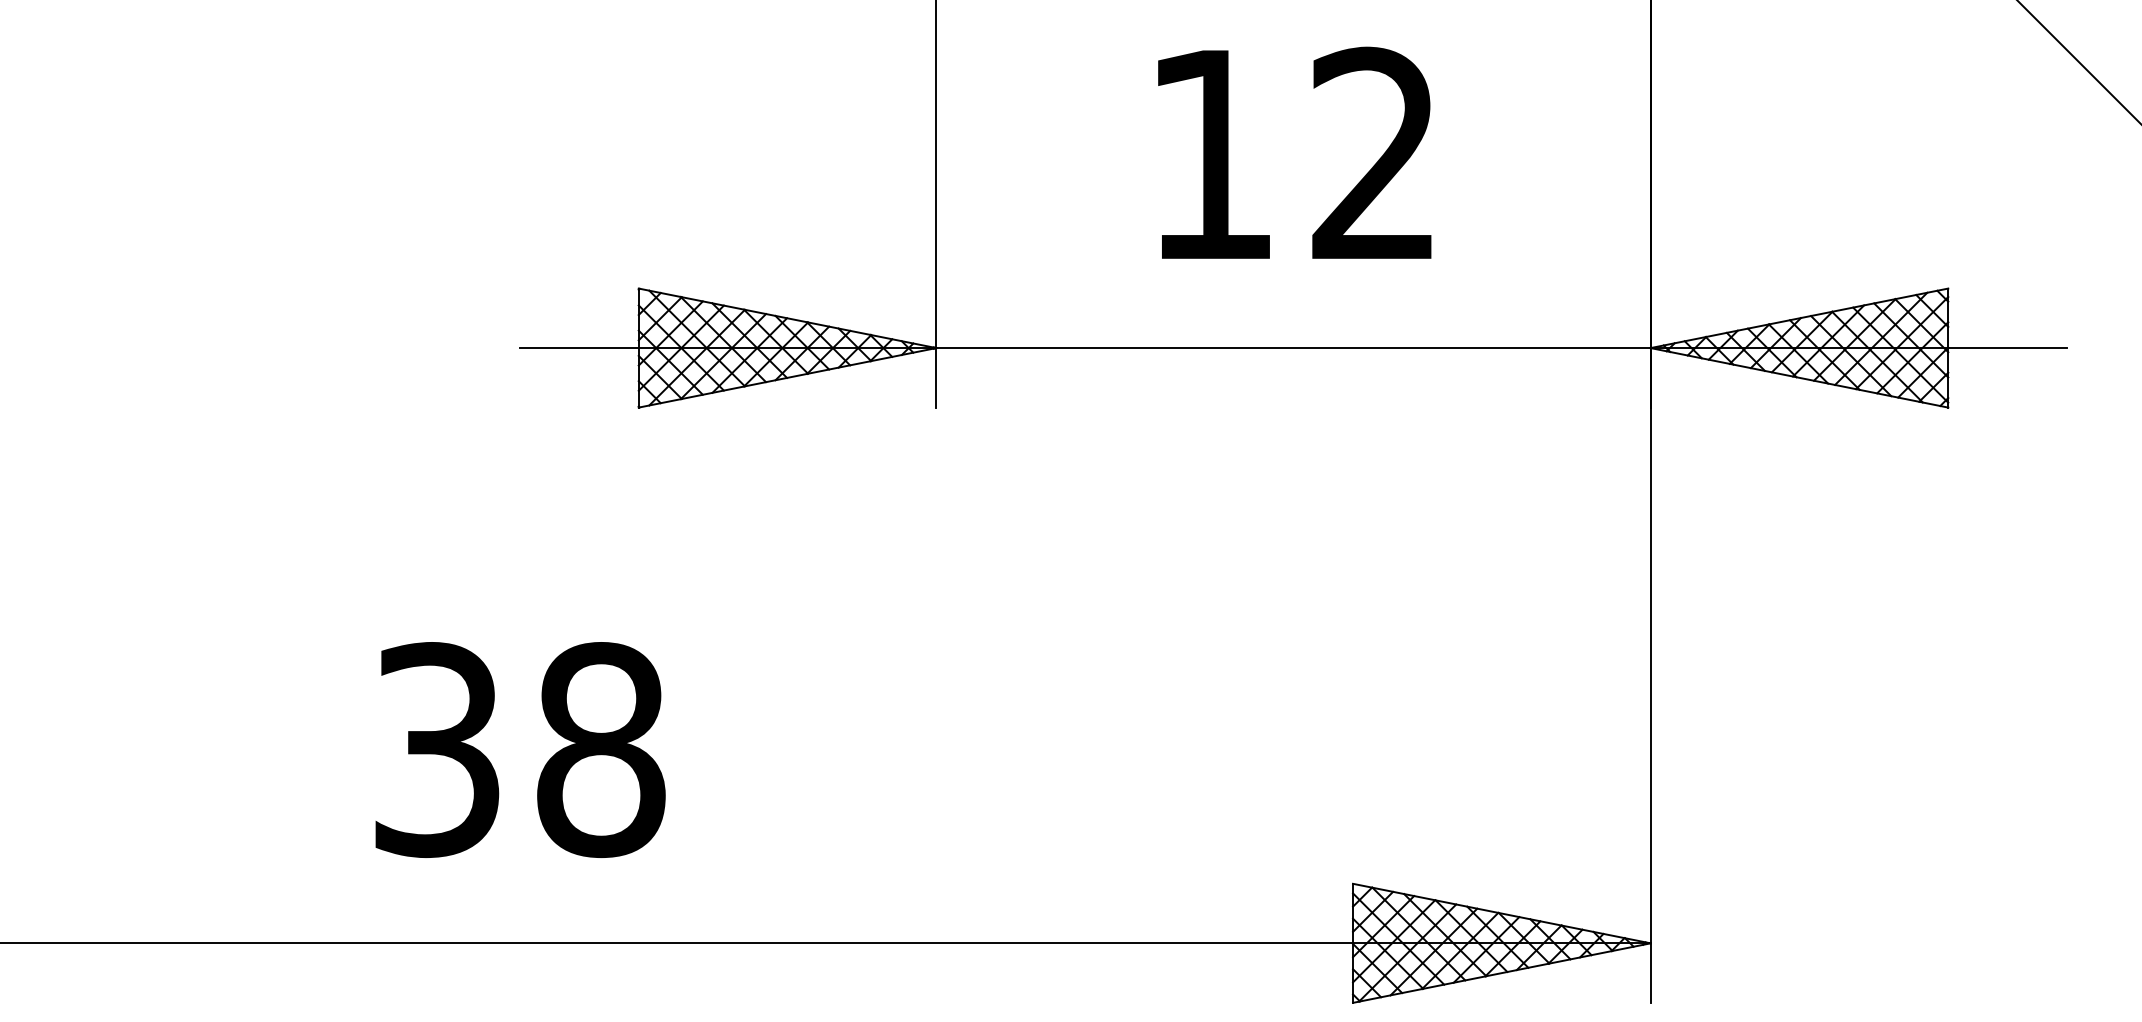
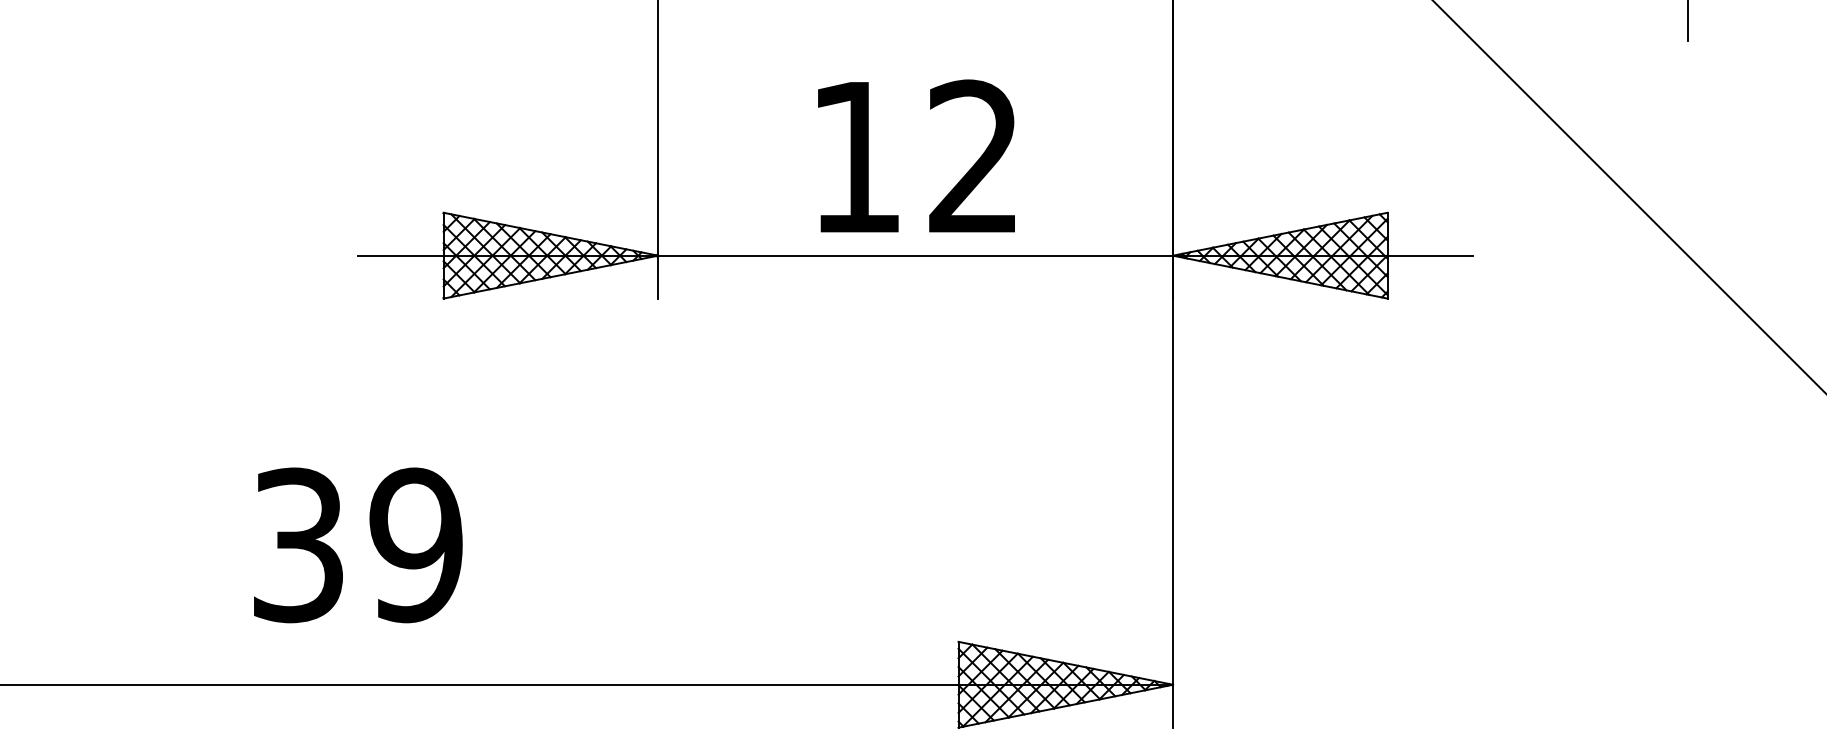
text: (1294, 152) -> (916, 155), moved
text: (601, 750) -> (416, 545), 38 -> 39

